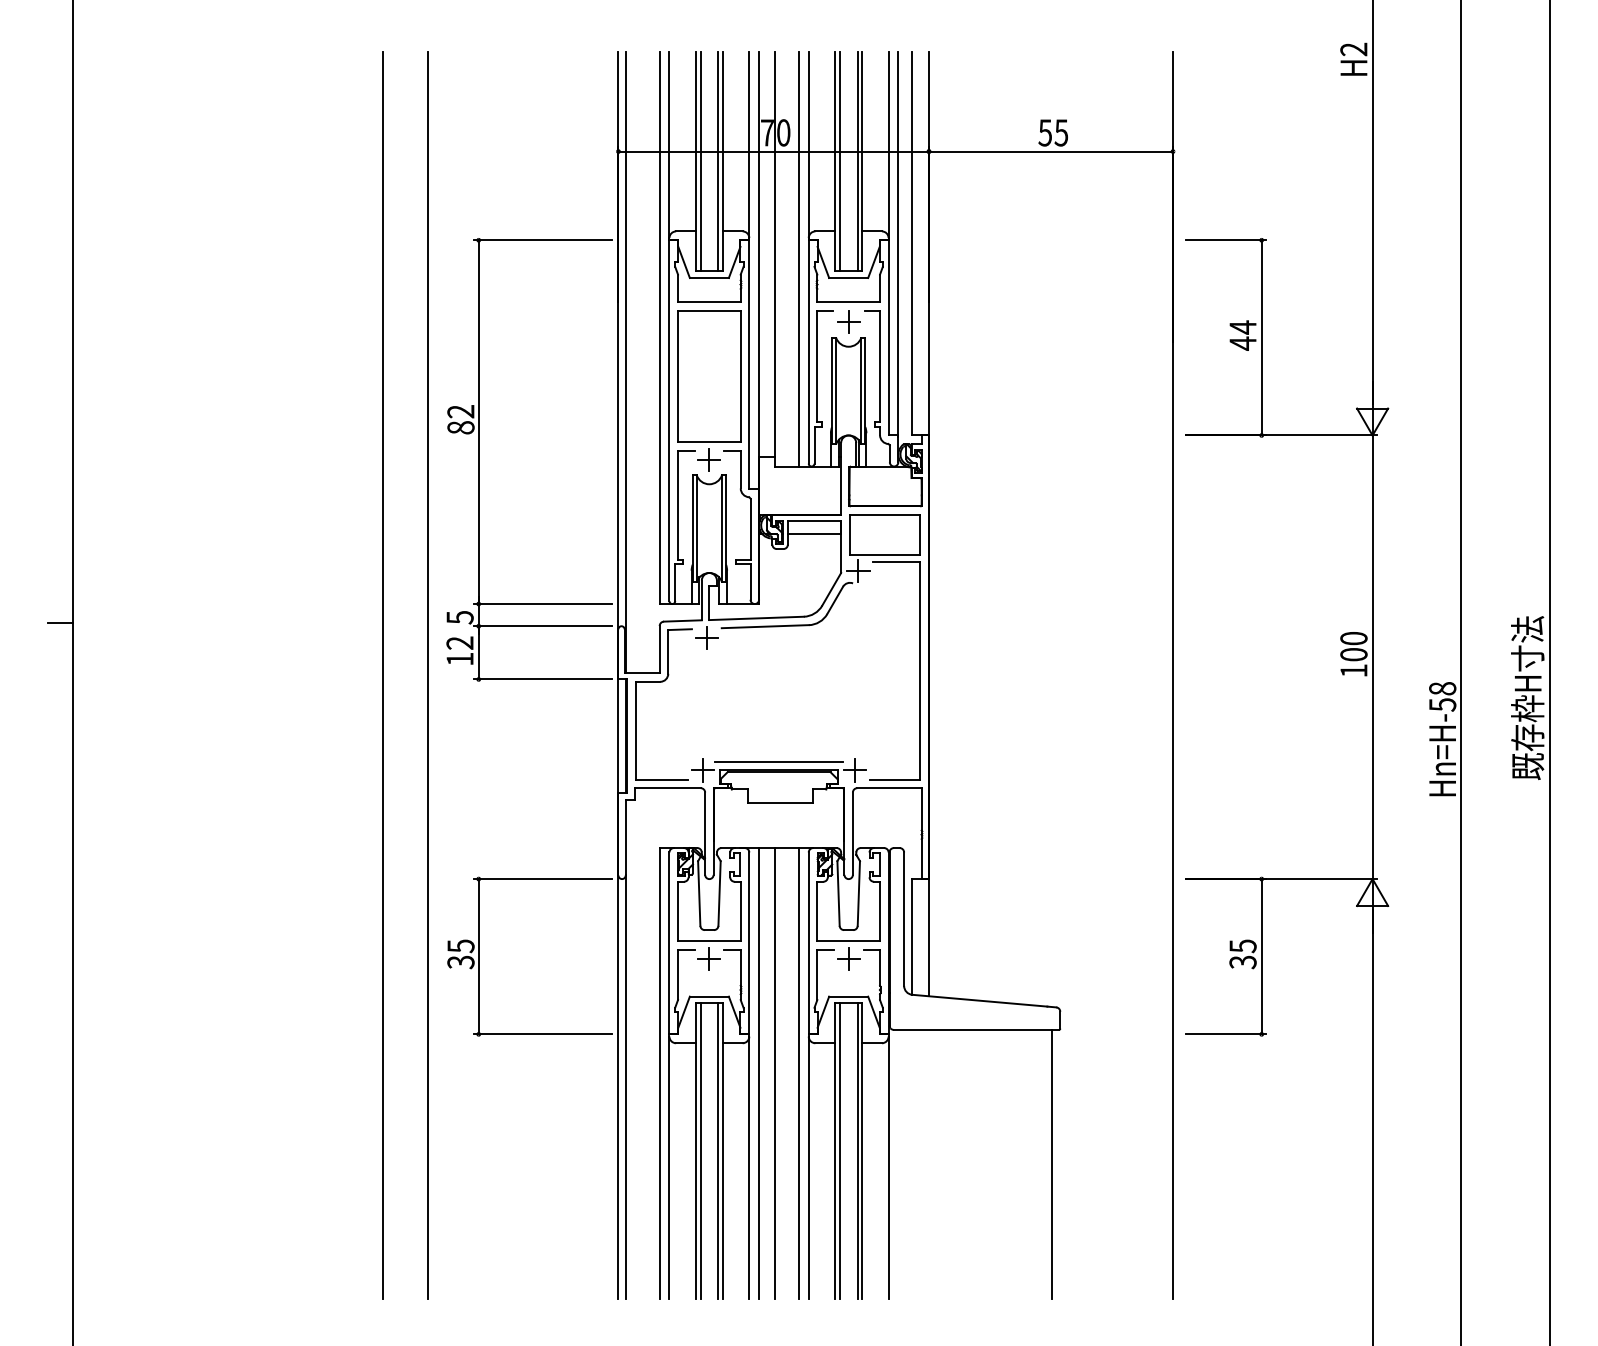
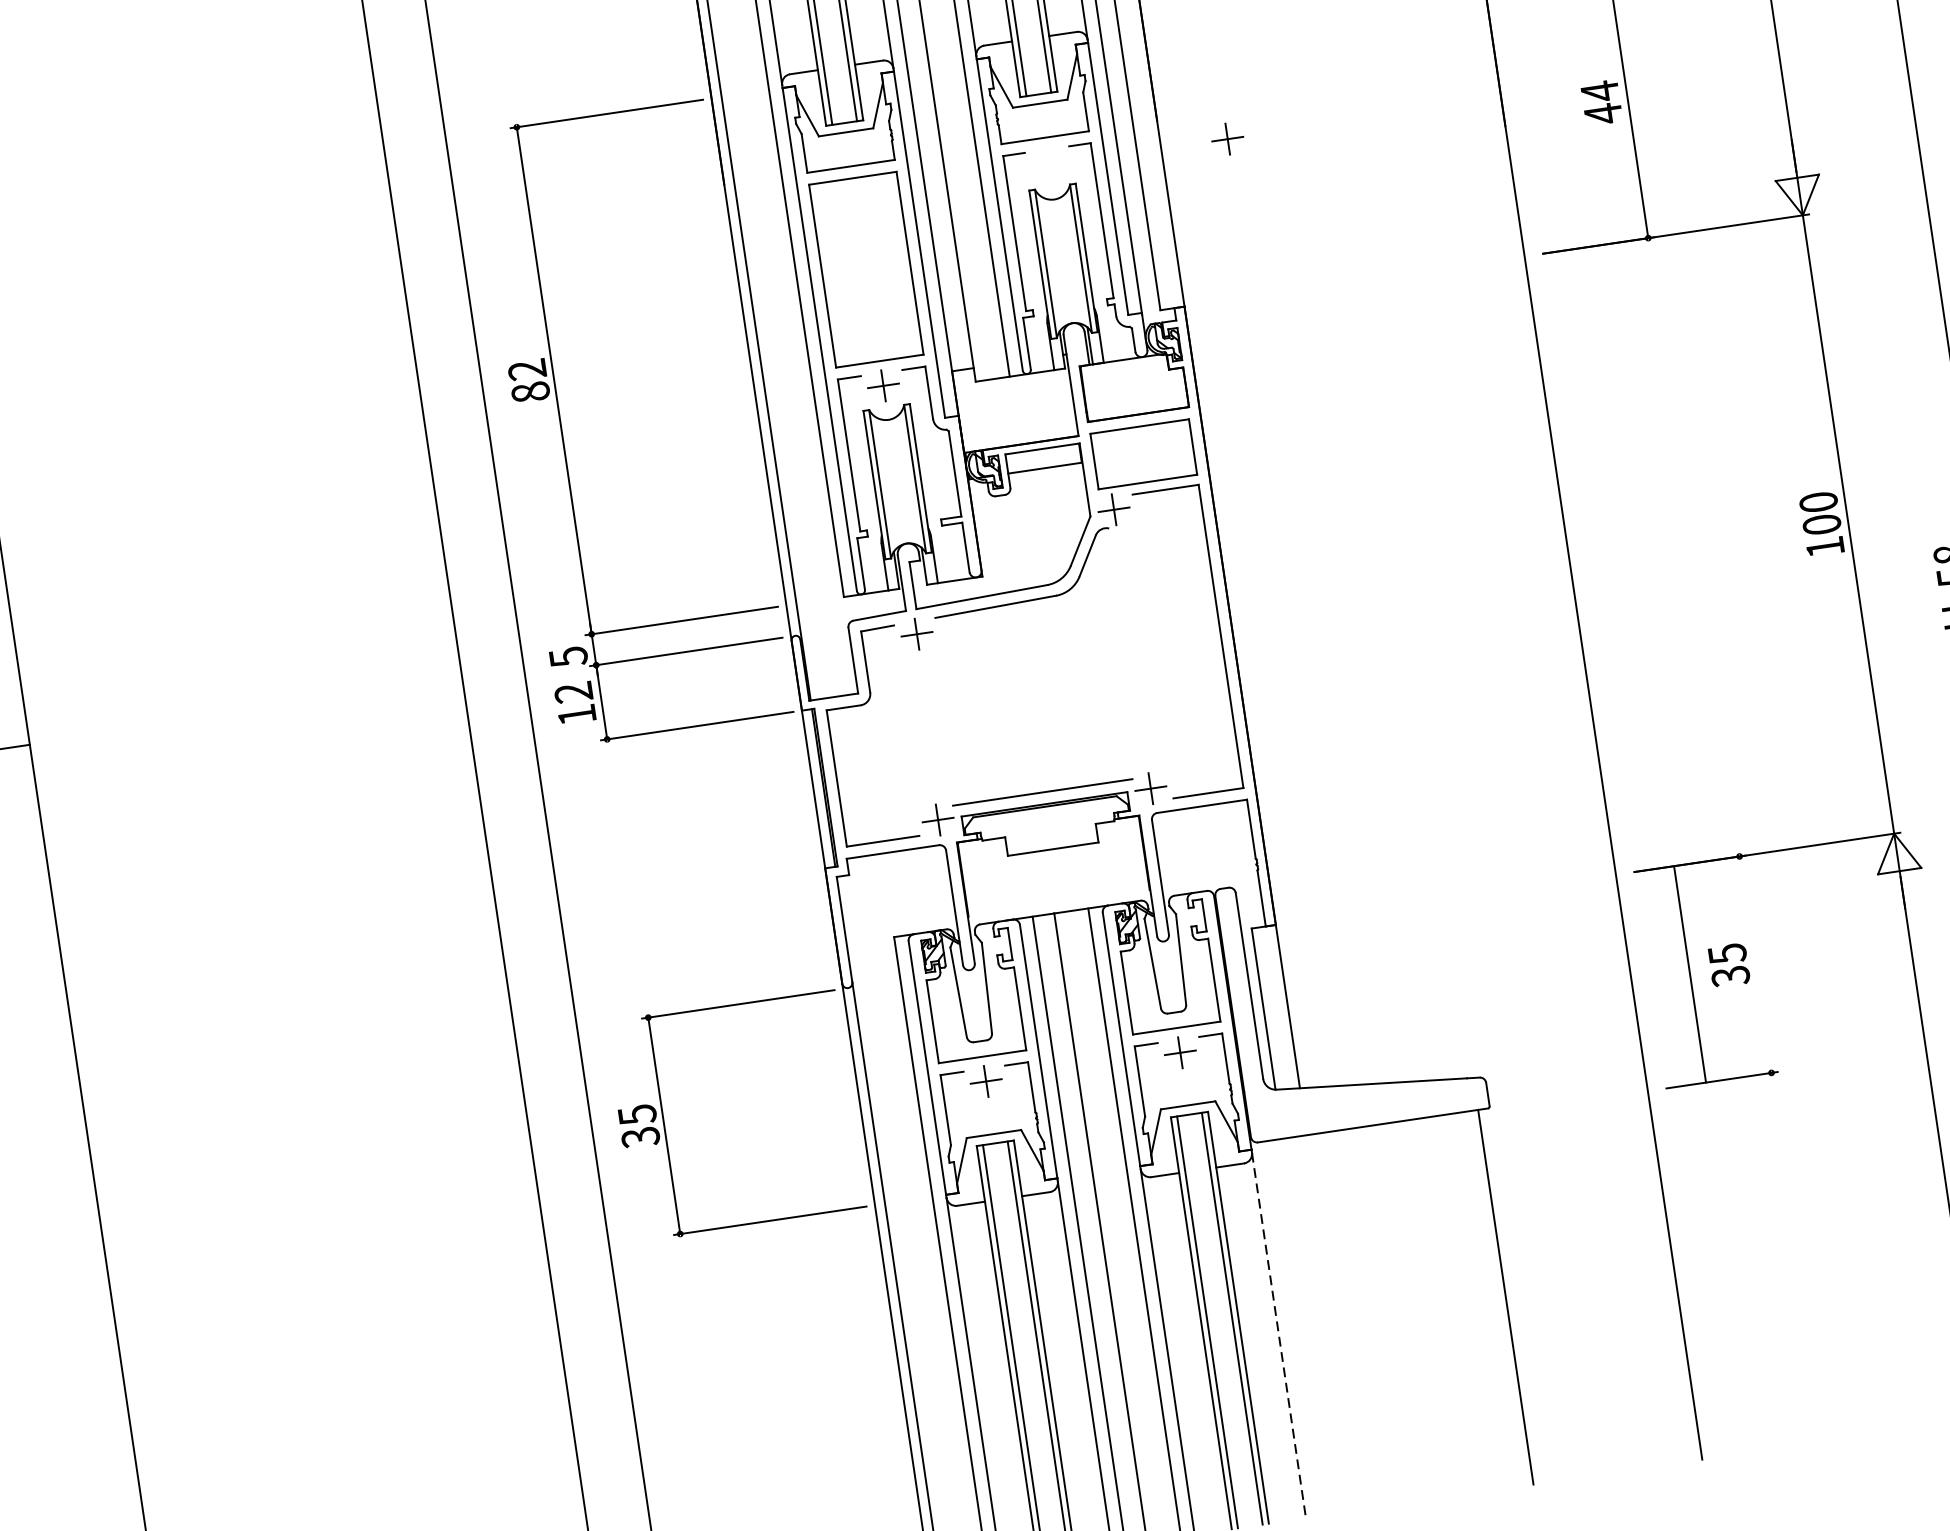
part: (848, 321) -> (1227, 138), moved
line: (1261, 956) -> (1689, 974), moved
line: (888, 1168) -> (1278, 1336), solid -> dashed

